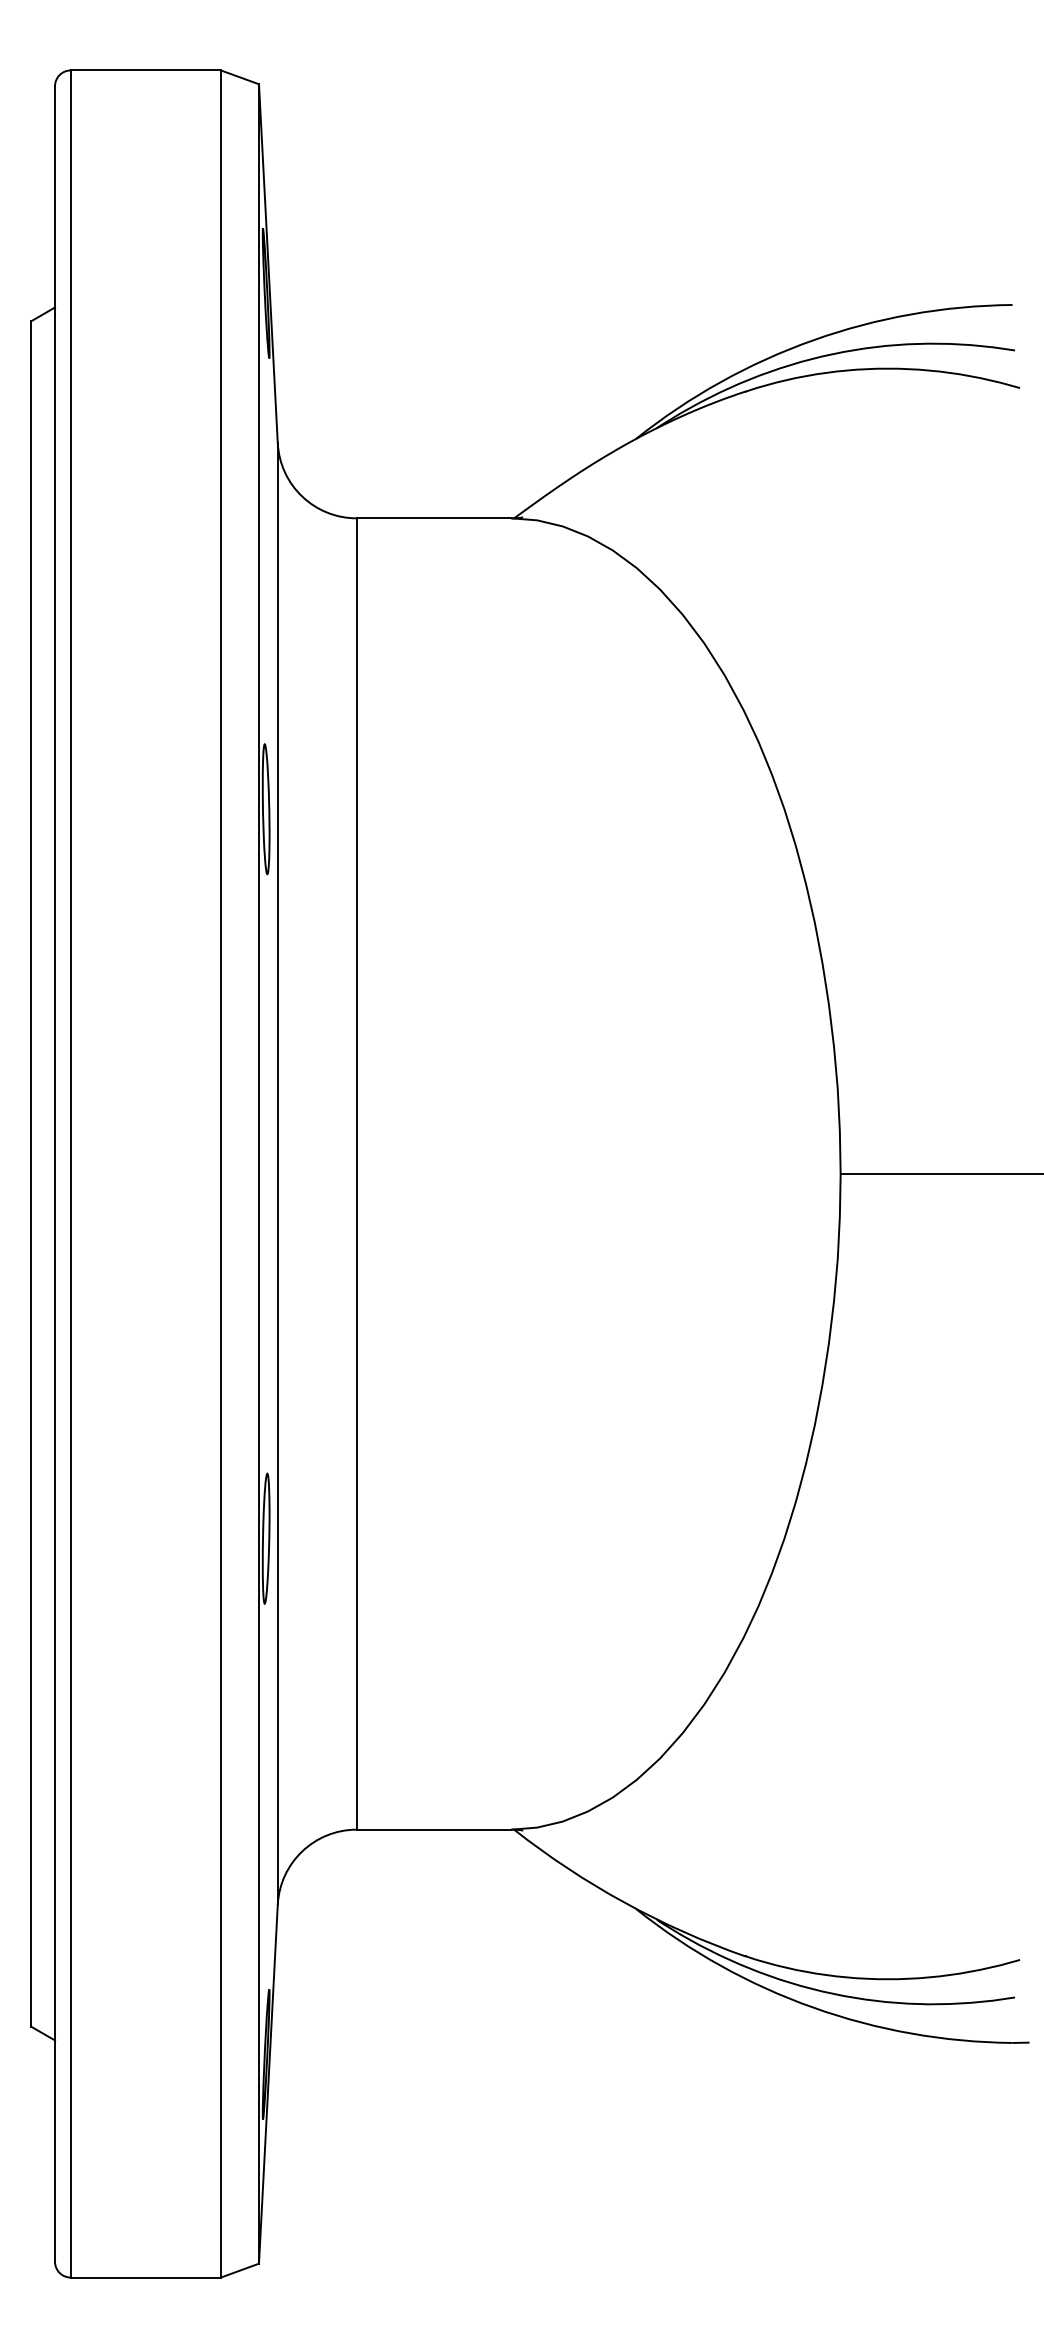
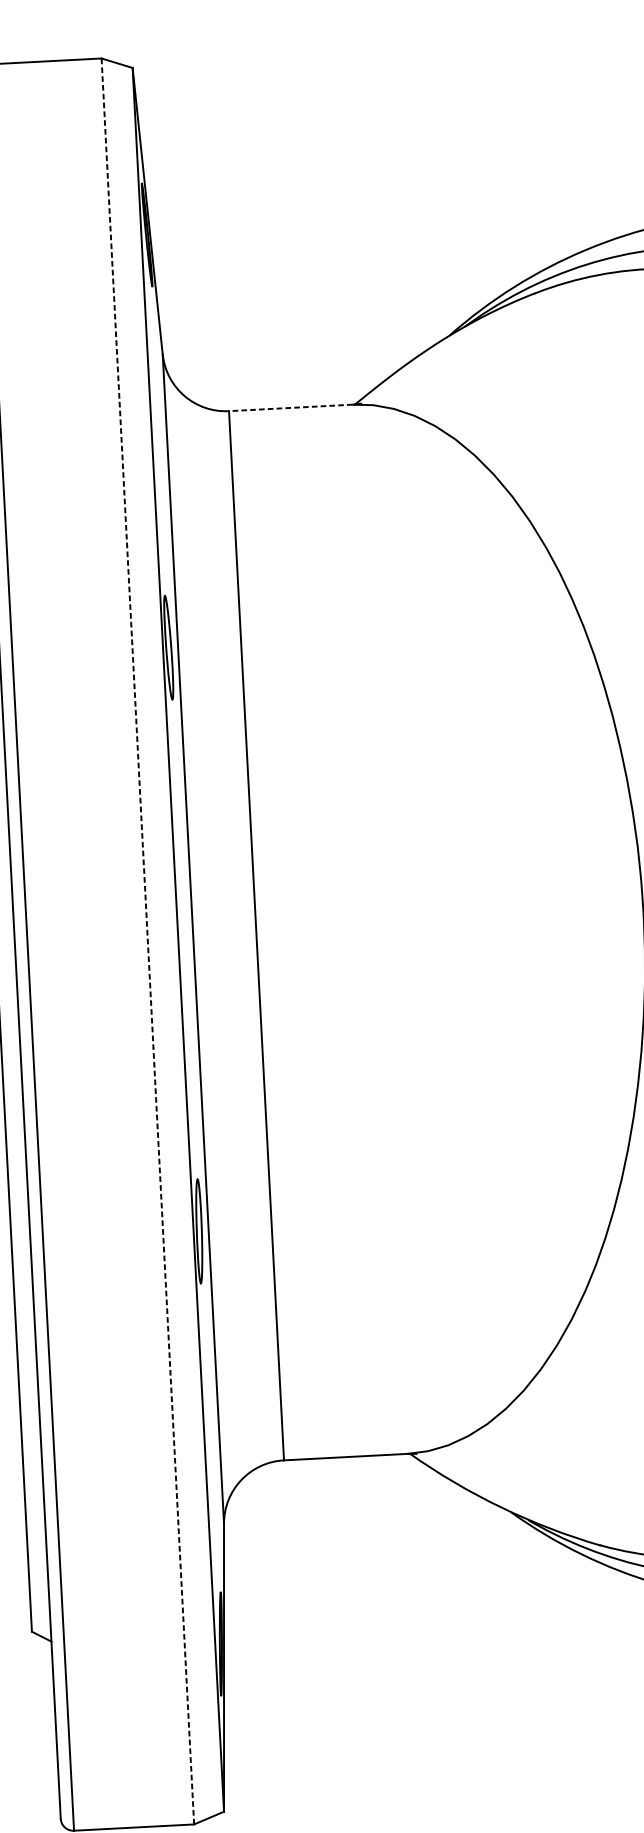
line: (433, 518) -> (290, 408), solid -> dashed
line: (220, 1174) -> (147, 941), solid -> dashed

